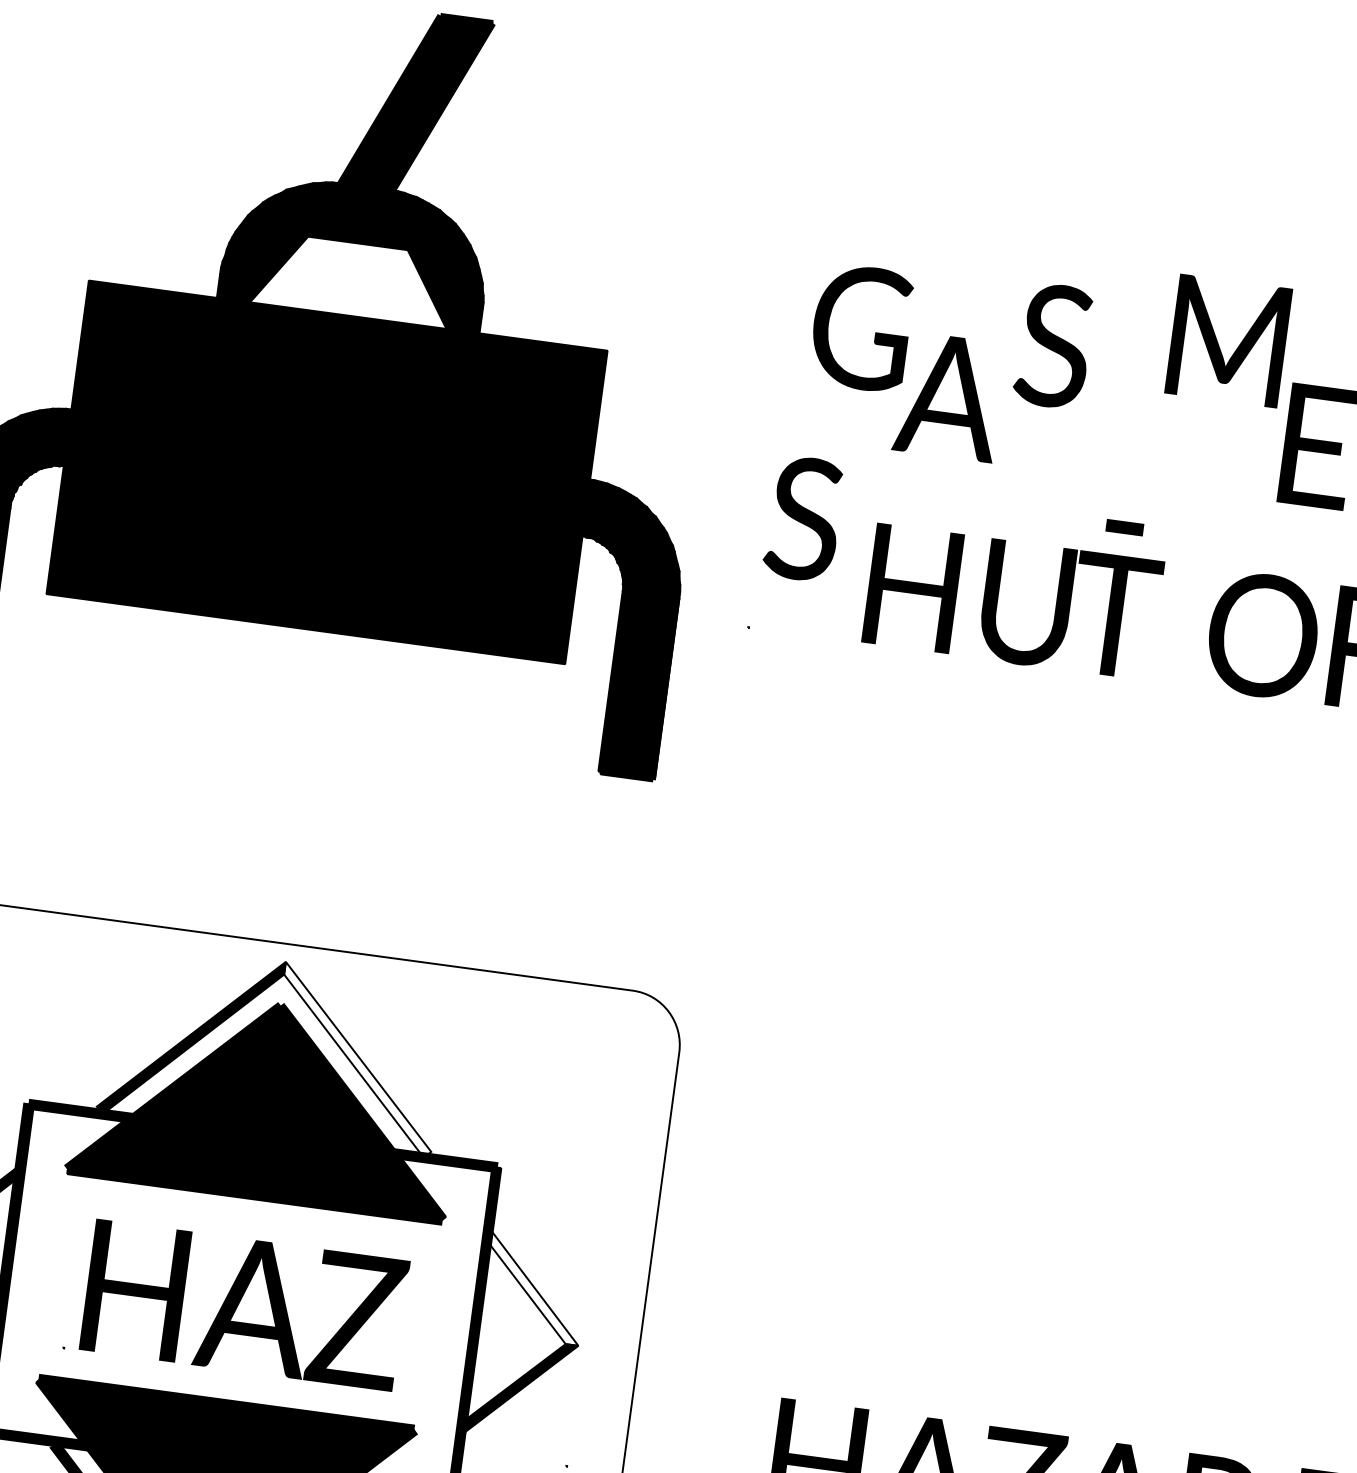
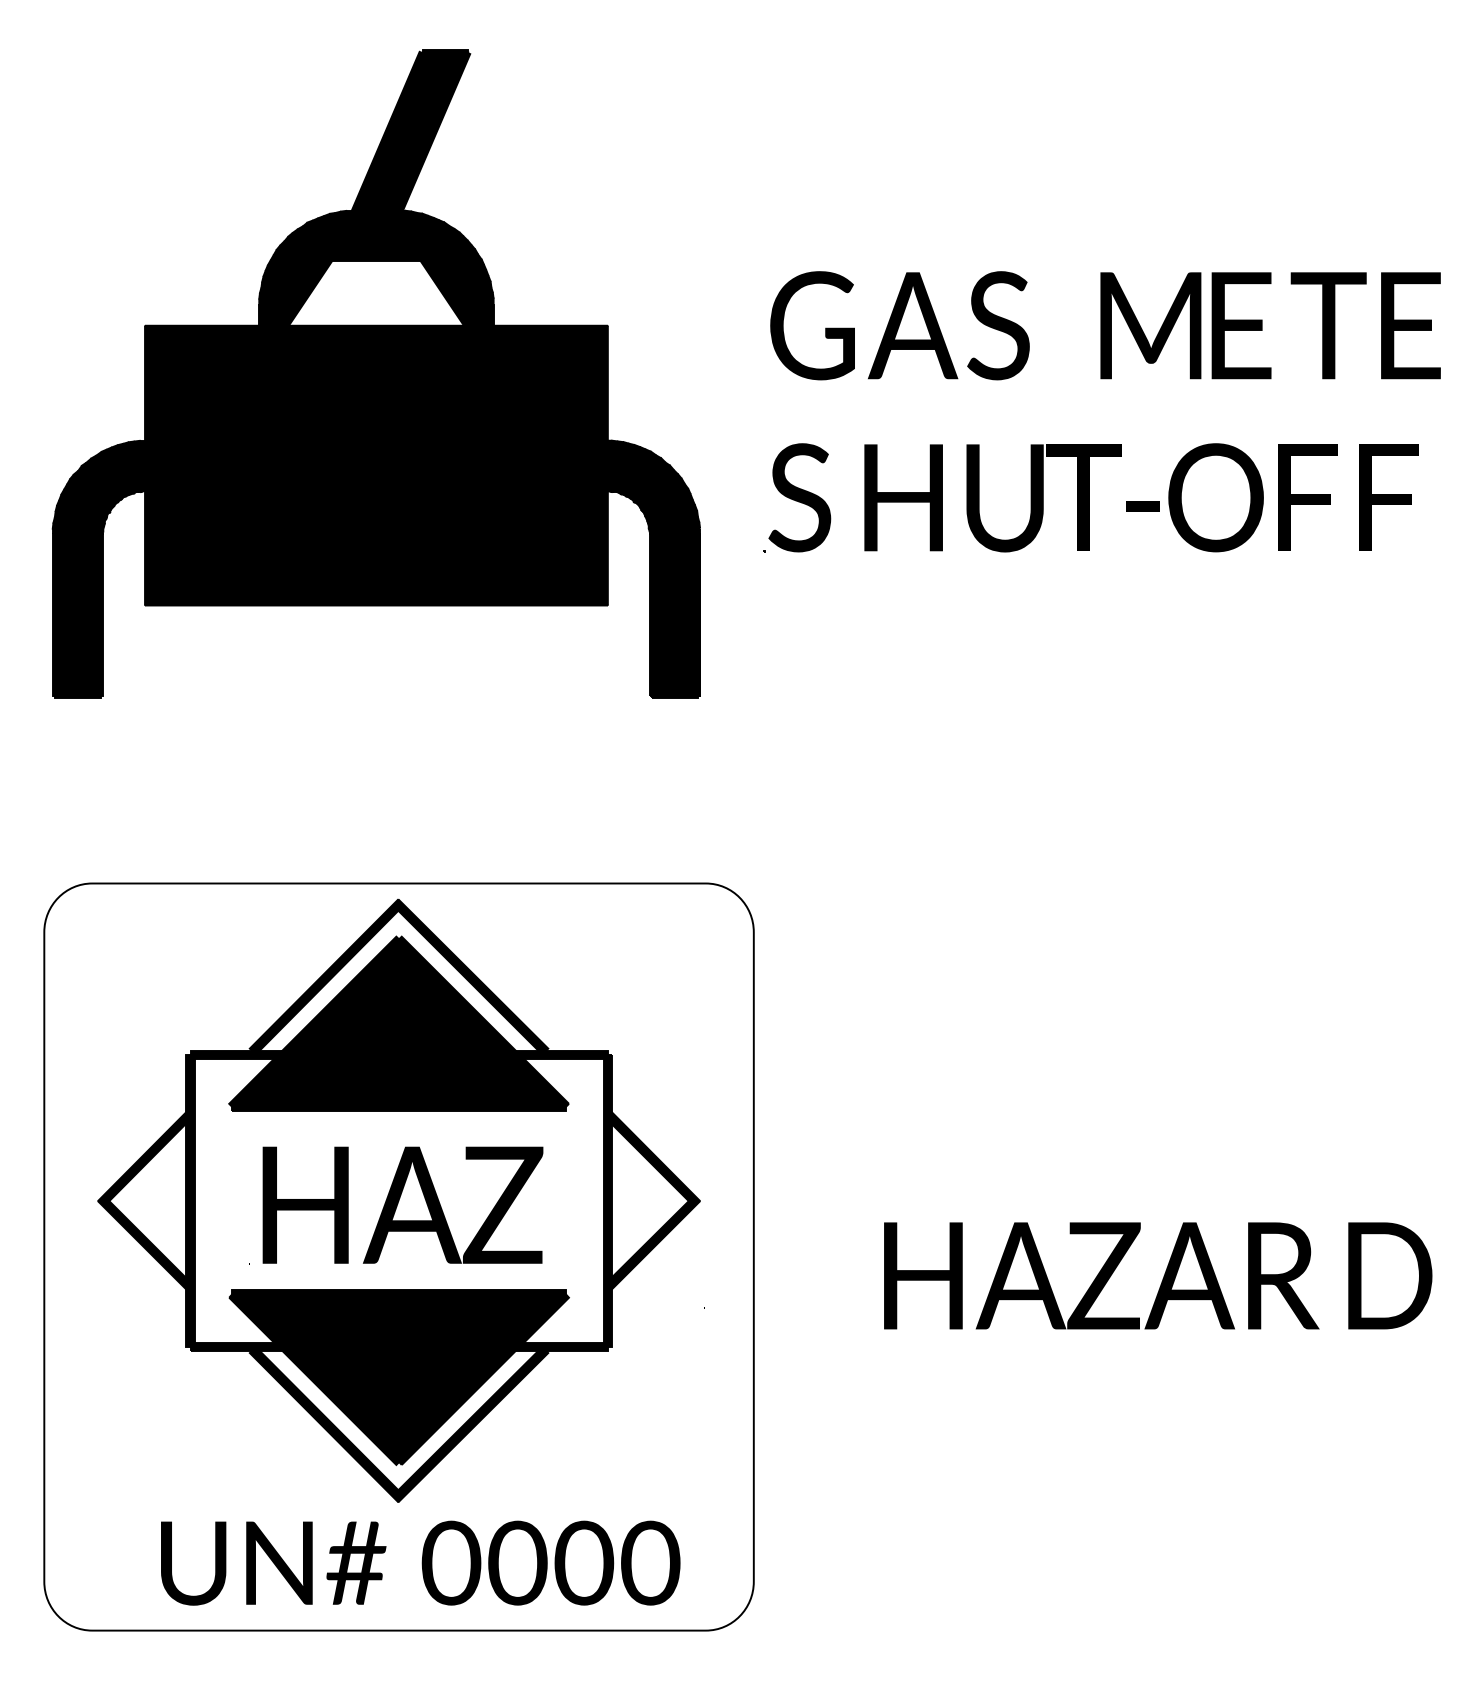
text: (861, 327) -> (812, 325), moved
text: (1228, 340) -> (1150, 325), moved
text: (1054, 345) -> (998, 325), moved
text: (803, 518) -> (799, 497), moved
text: (1124, 527) -> (1142, 506), moved
fill: (358, 1059) -> (473, 976), added
fill: (531, 1288) -> (652, 1156), added

